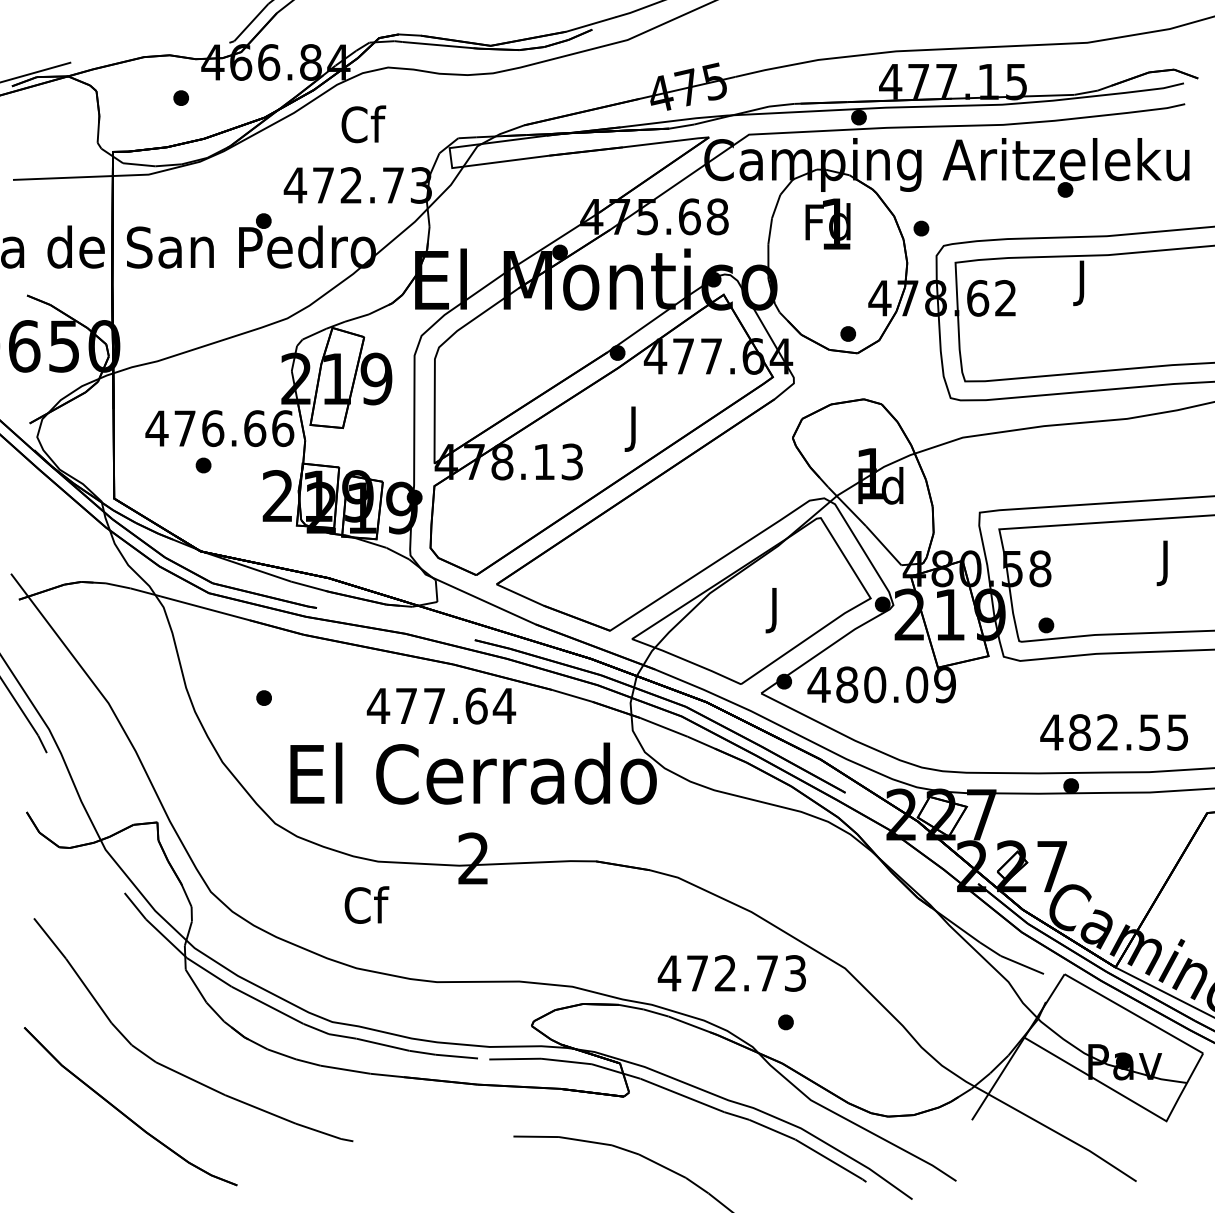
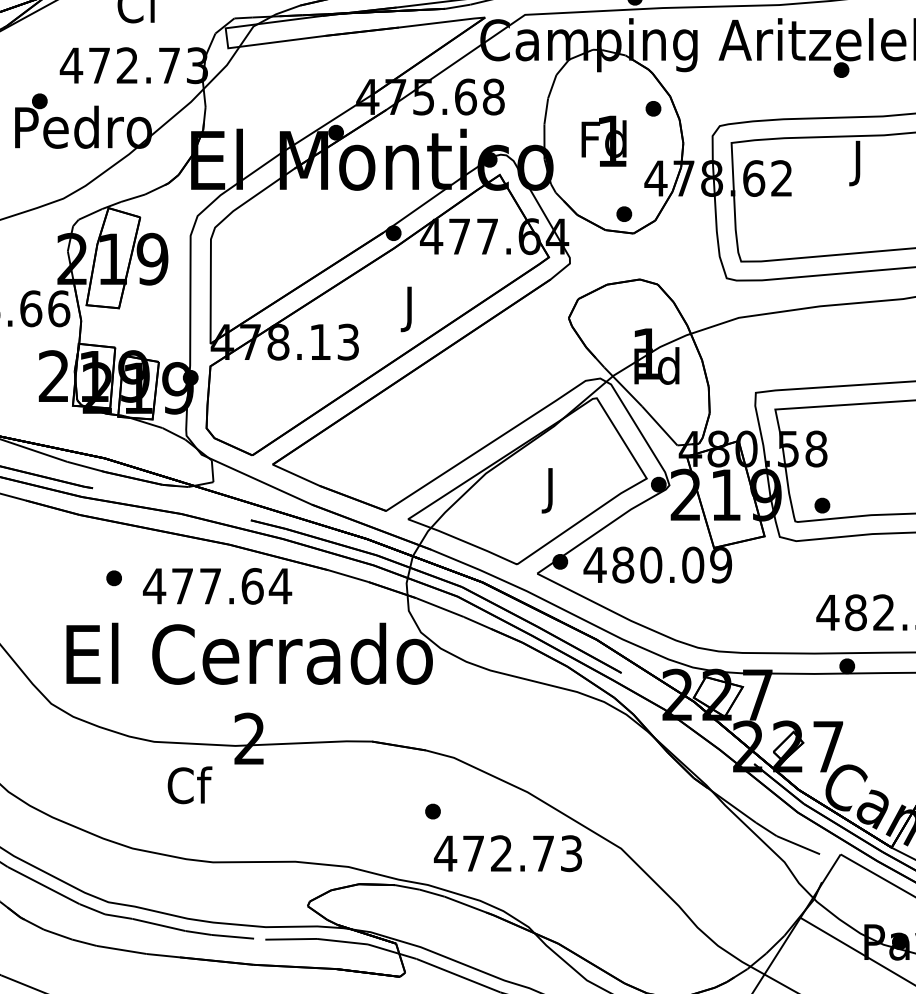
text: (827, 223) -> (603, 140), moved
part: (921, 228) -> (653, 108), moved
part: (263, 697) -> (113, 577), moved
text: (366, 904) -> (189, 784), moved
part: (785, 1022) -> (432, 811), moved

